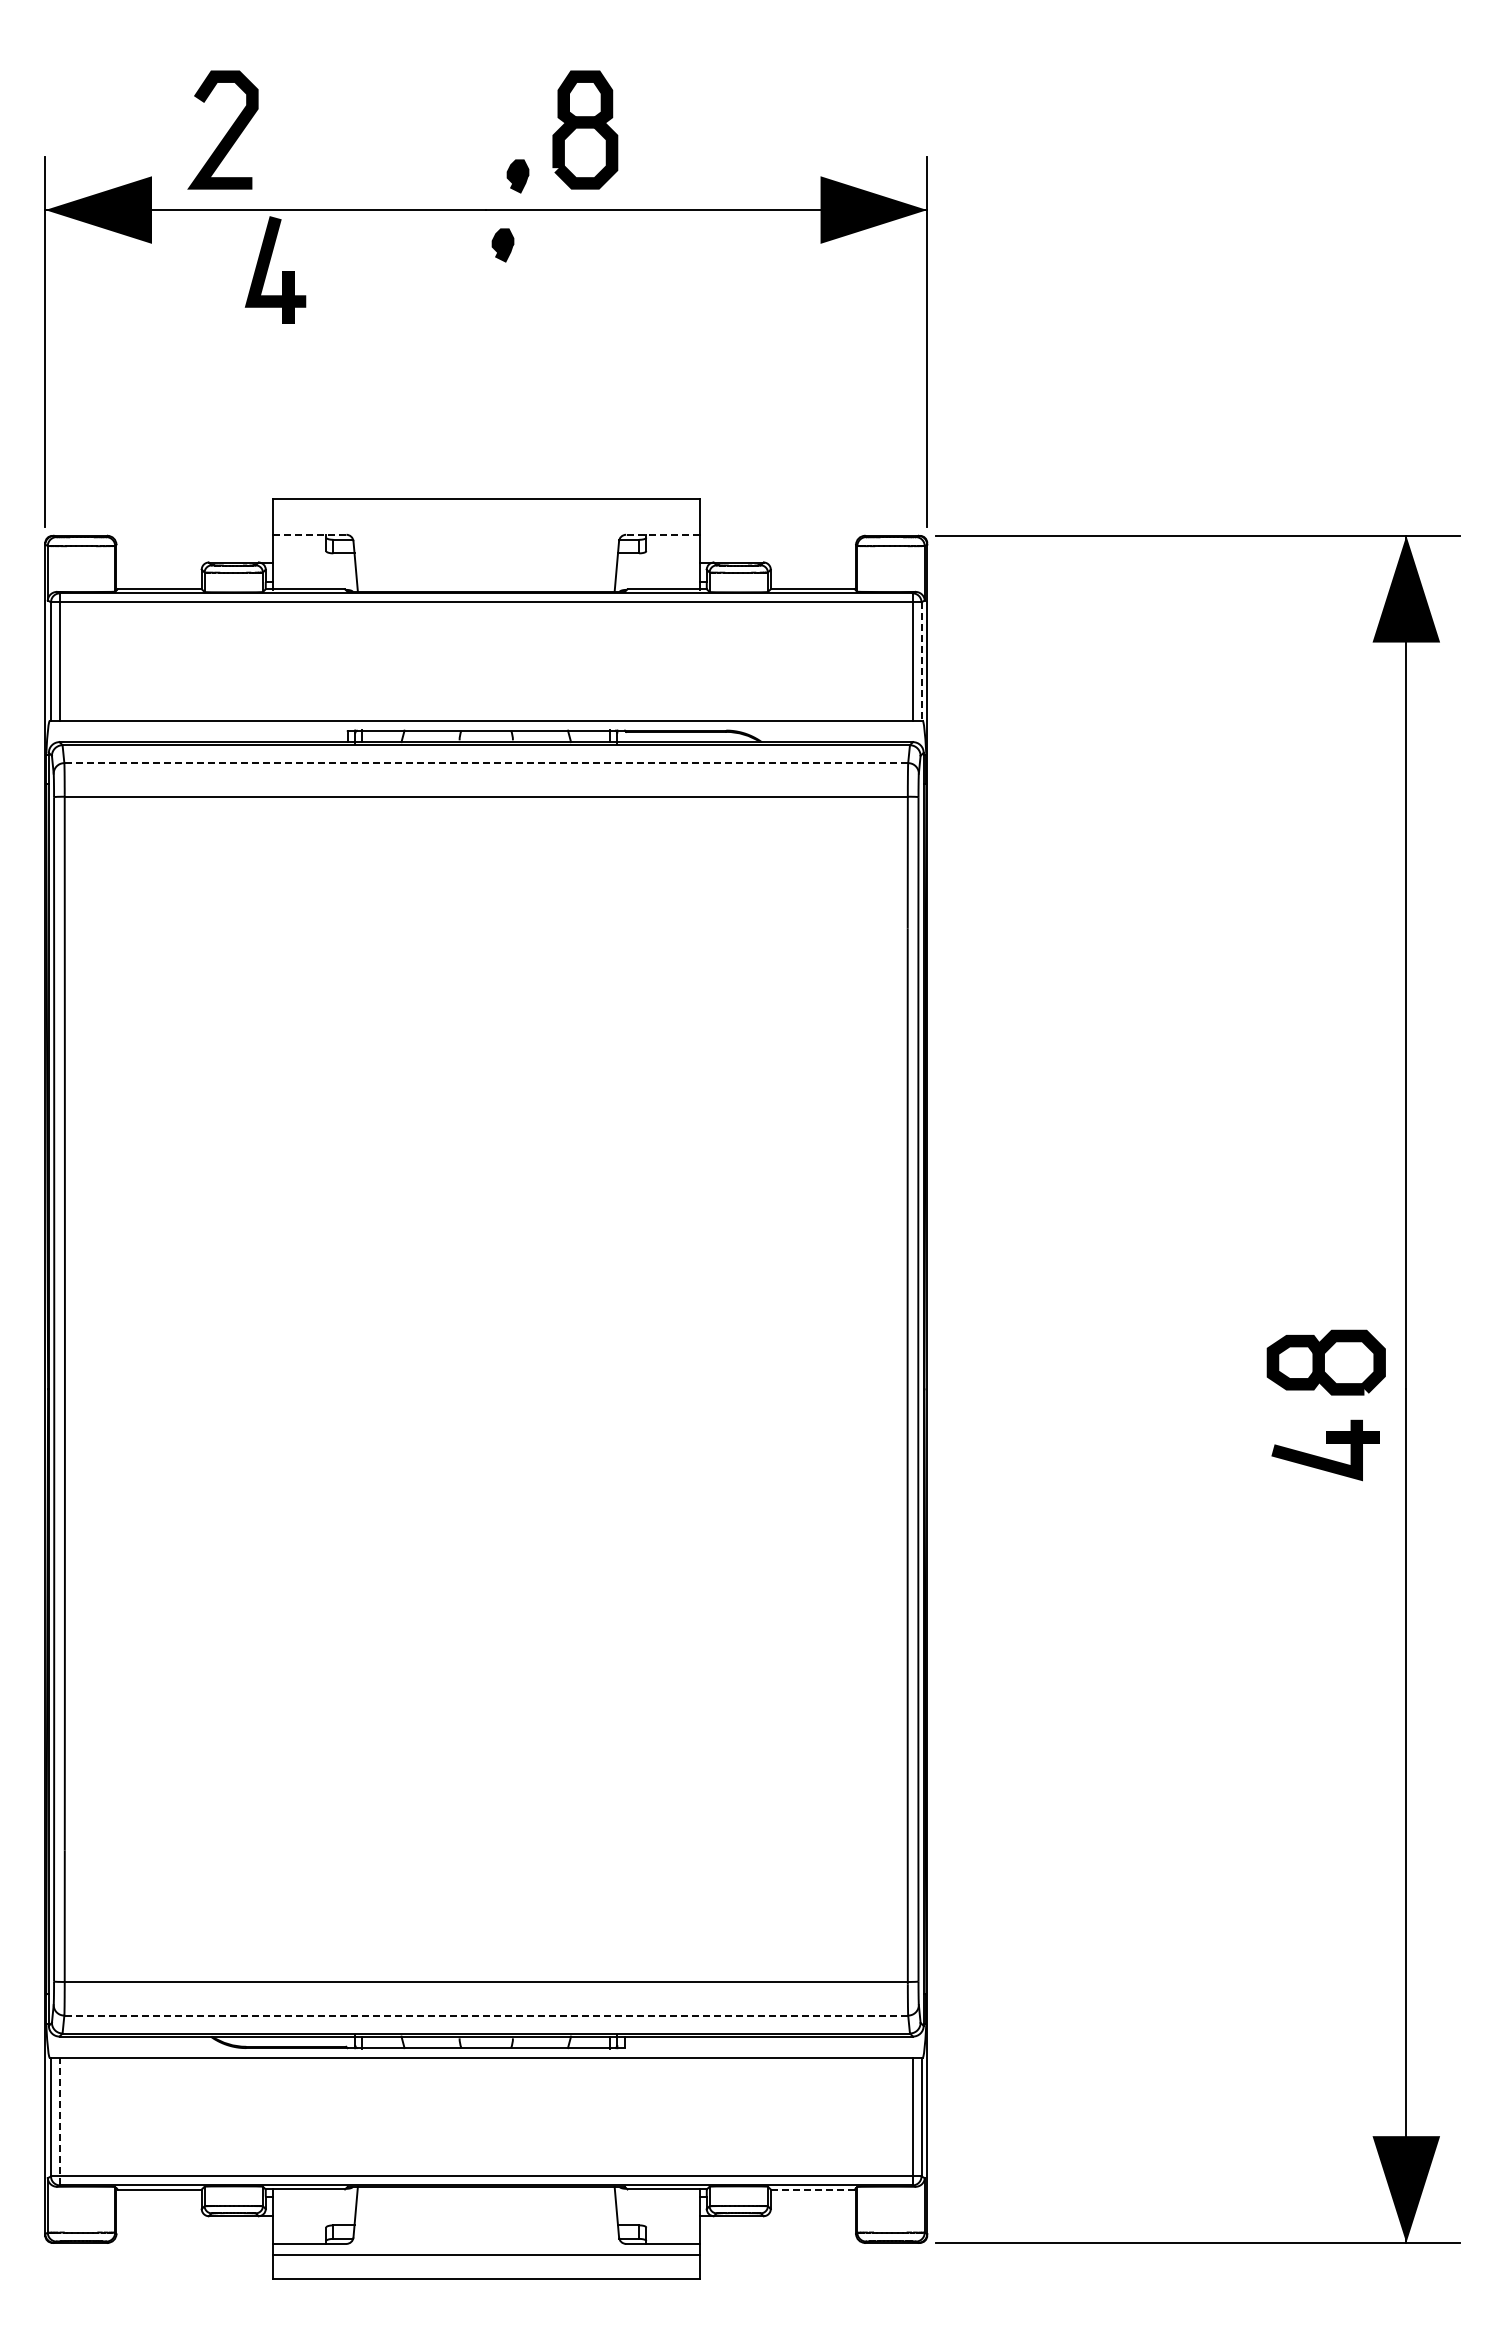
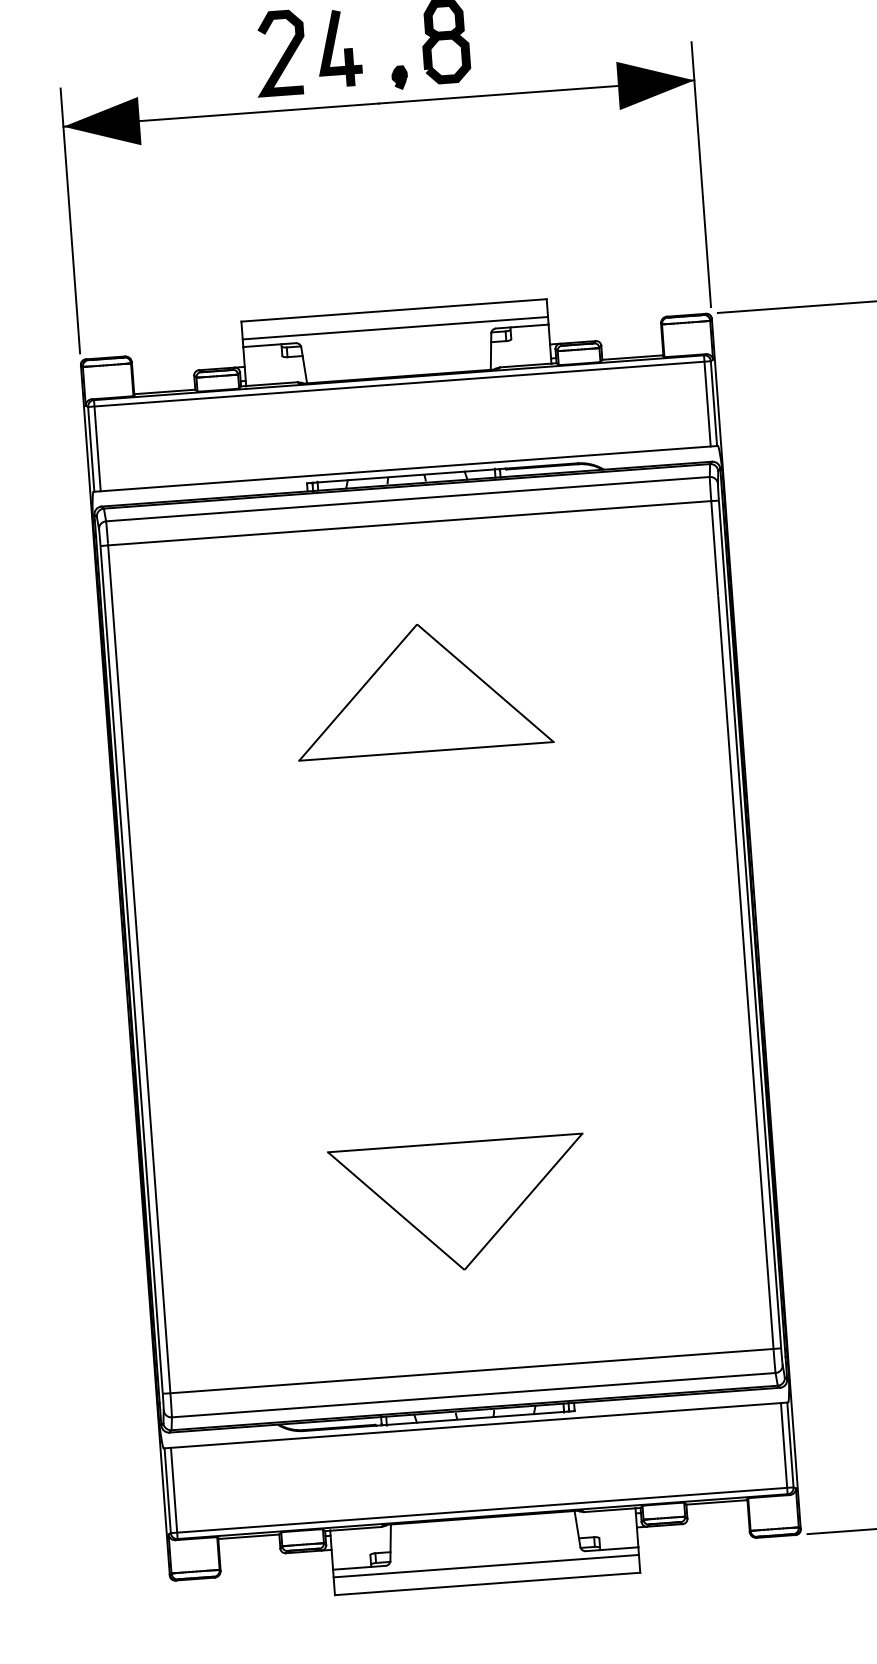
curve: (227, 131) -> (283, 54), moved
part: (502, 245) -> (392, 128), removed
part: (268, 268) -> (333, 47), moved
line: (485, 524) -> (394, 328), added
line: (309, 534) -> (269, 344), dashed -> solid
line: (662, 534) -> (522, 326), dashed -> solid
line: (921, 662) -> (714, 404), dashed -> solid
line: (486, 763) -> (408, 499), dashed -> solid
part: (485, 1026) -> (421, 687), added
part: (485, 1751) -> (459, 1206), added
line: (486, 2015) -> (473, 1395), dashed -> solid
line: (59, 2121) -> (174, 1493), dashed -> solid
line: (813, 2189) -> (716, 1502), dashed -> solid

